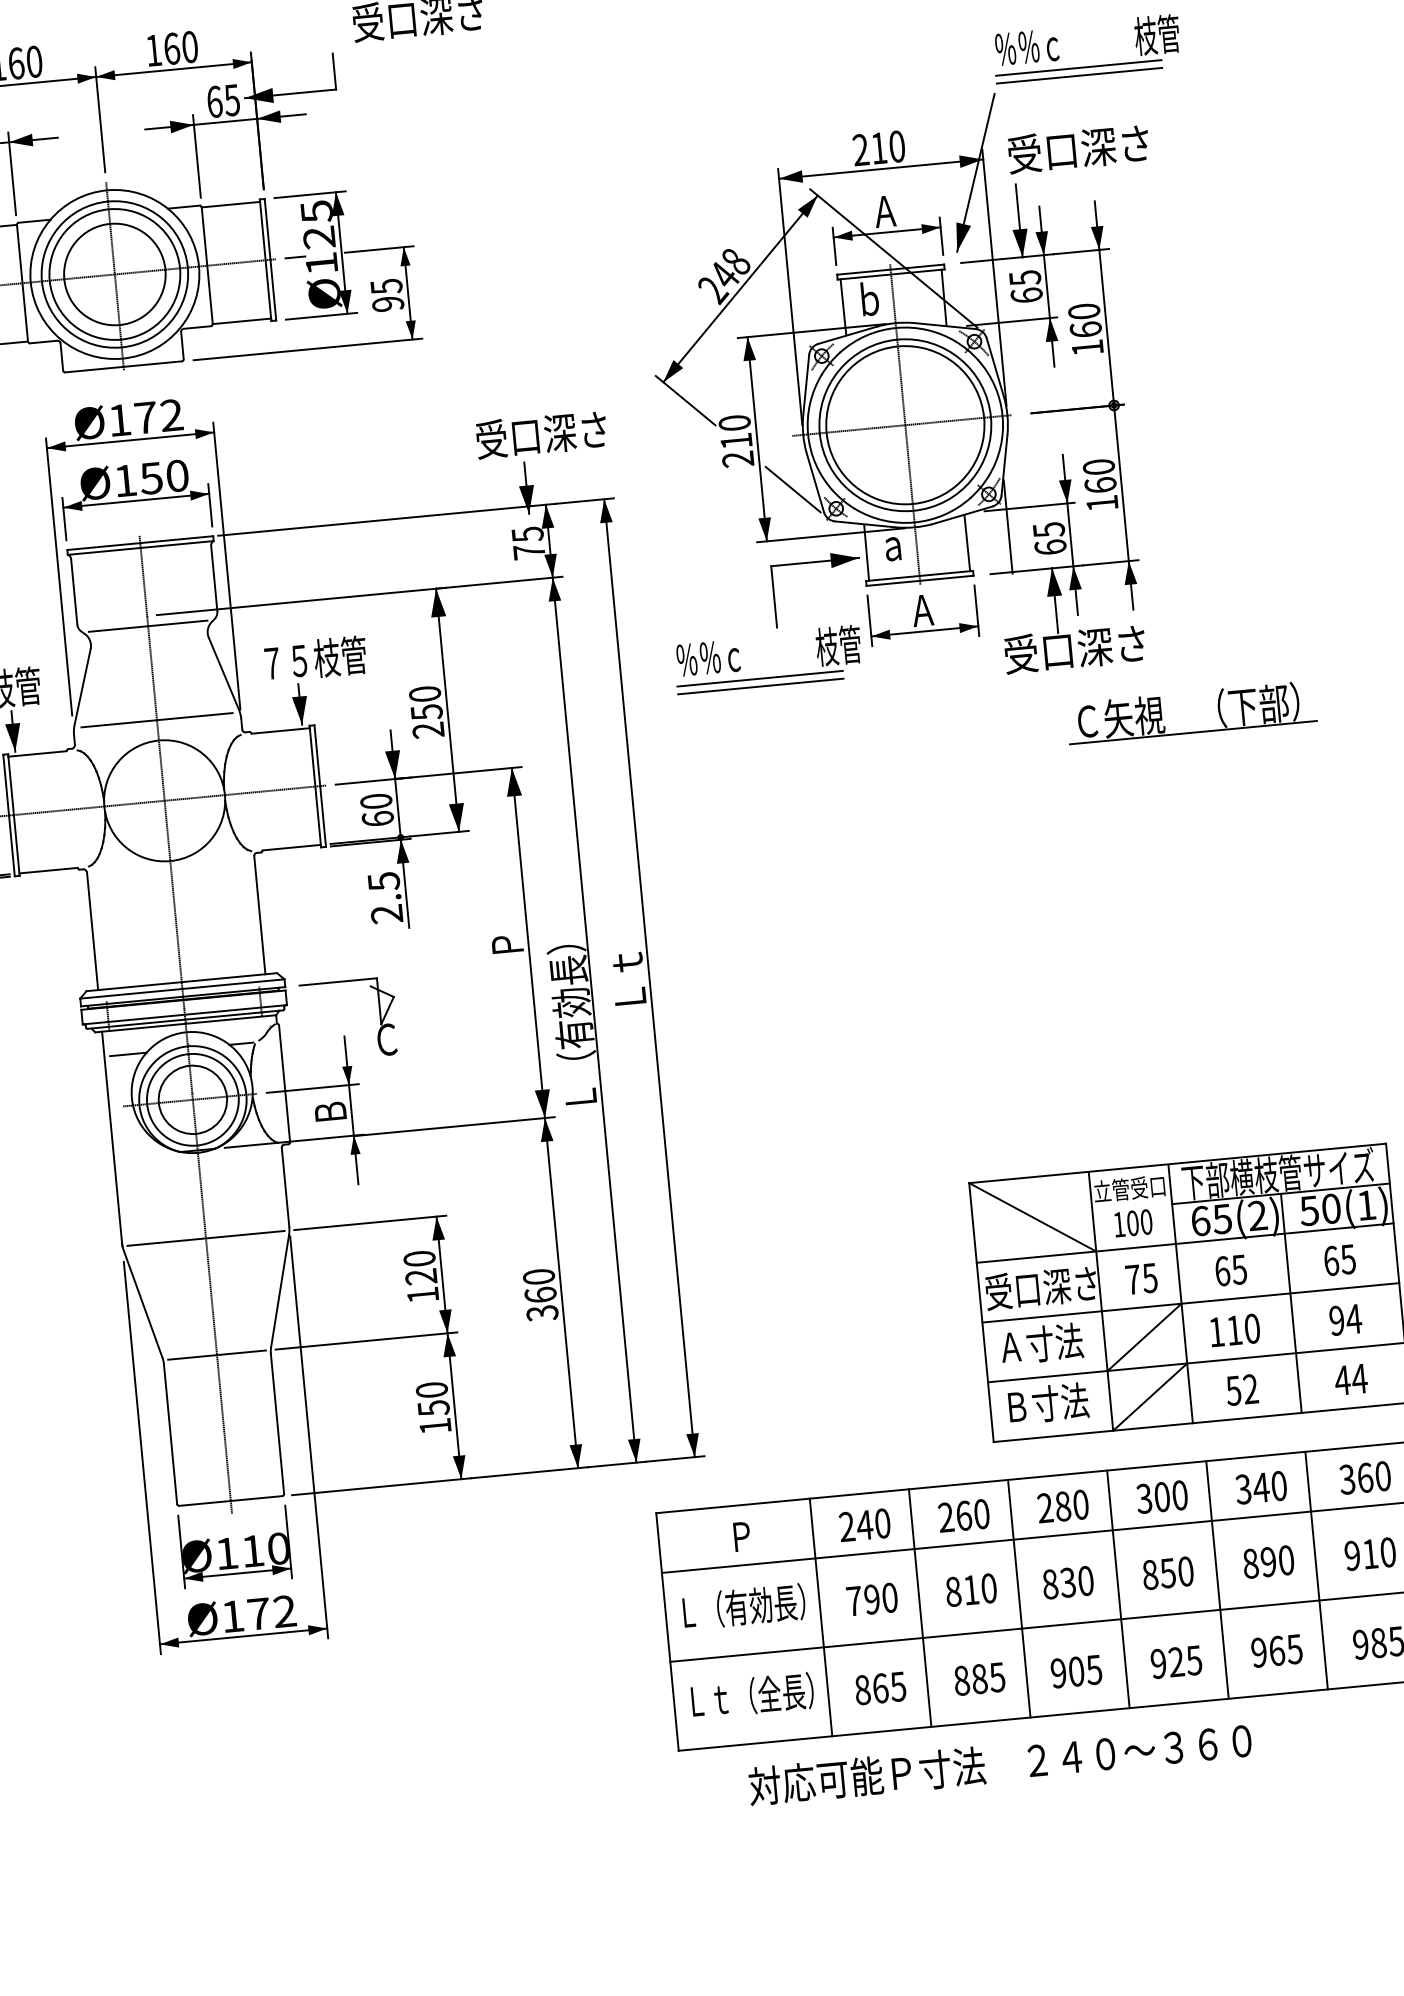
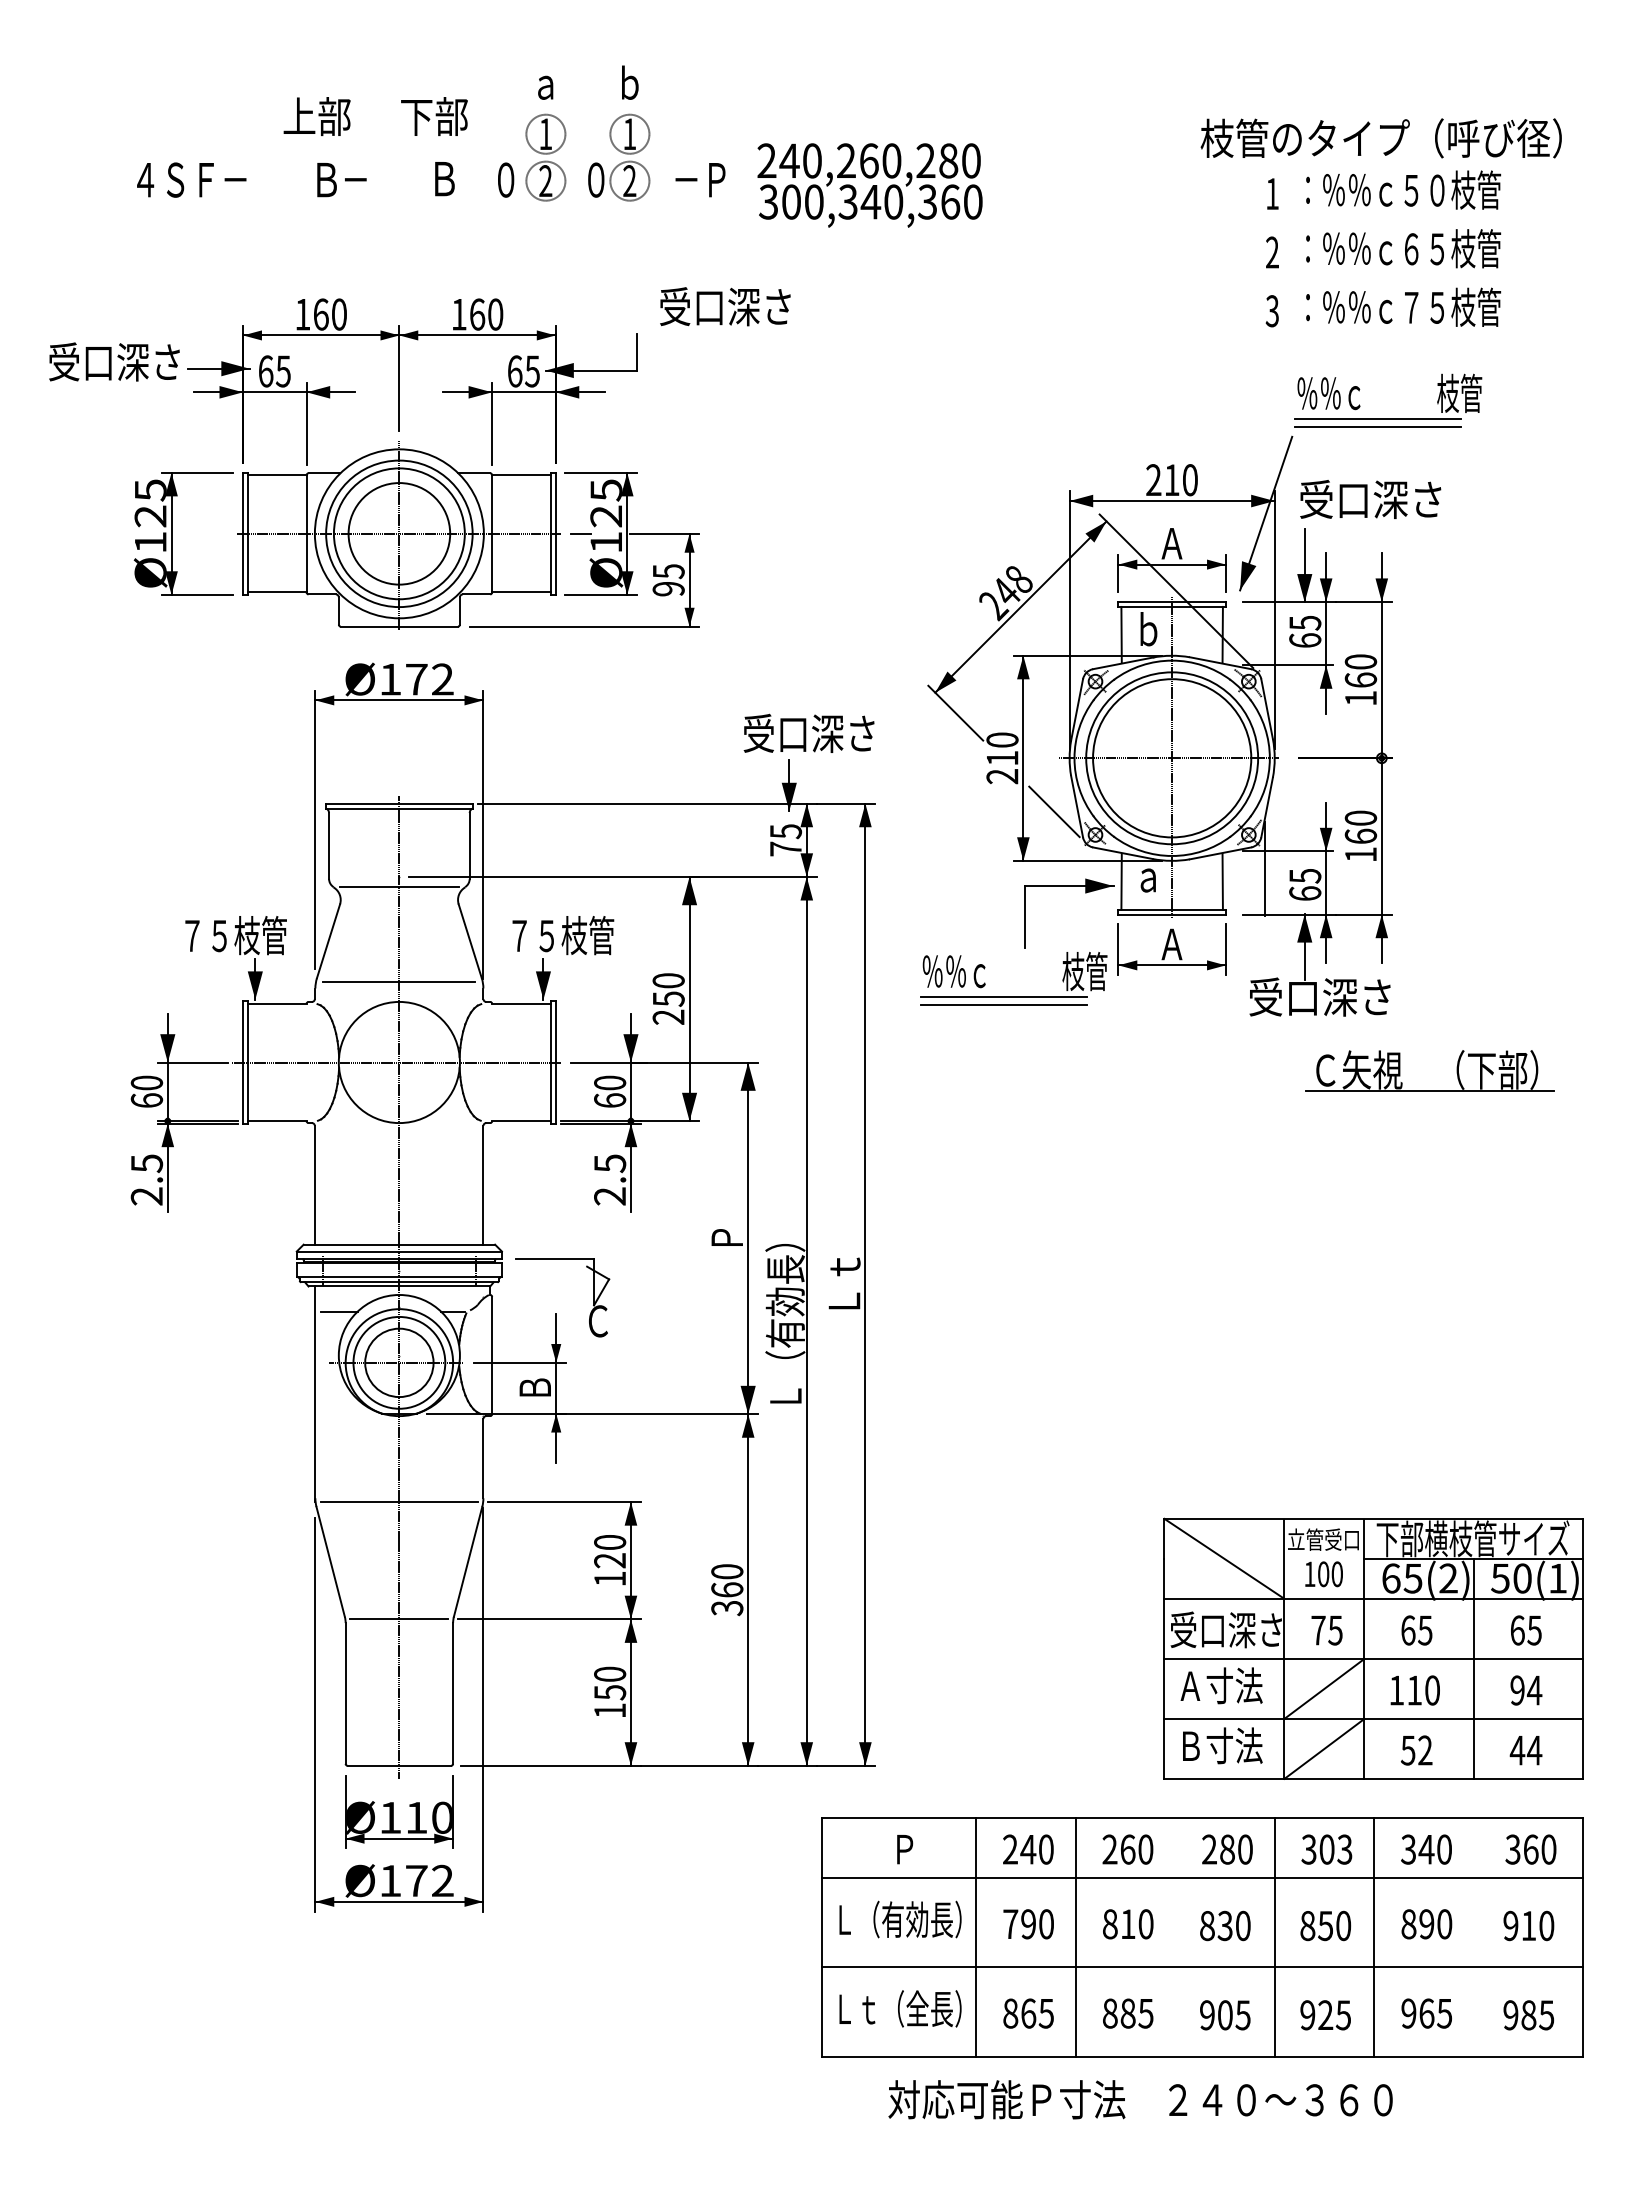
part: (136, 498) -> (399, 758), removed
text: (1179, 1495) -> (1344, 1849), 300 -> 303
line: (1316, 1569) -> (1473, 1936), removed
line: (1019, 1597) -> (1175, 1936), removed

